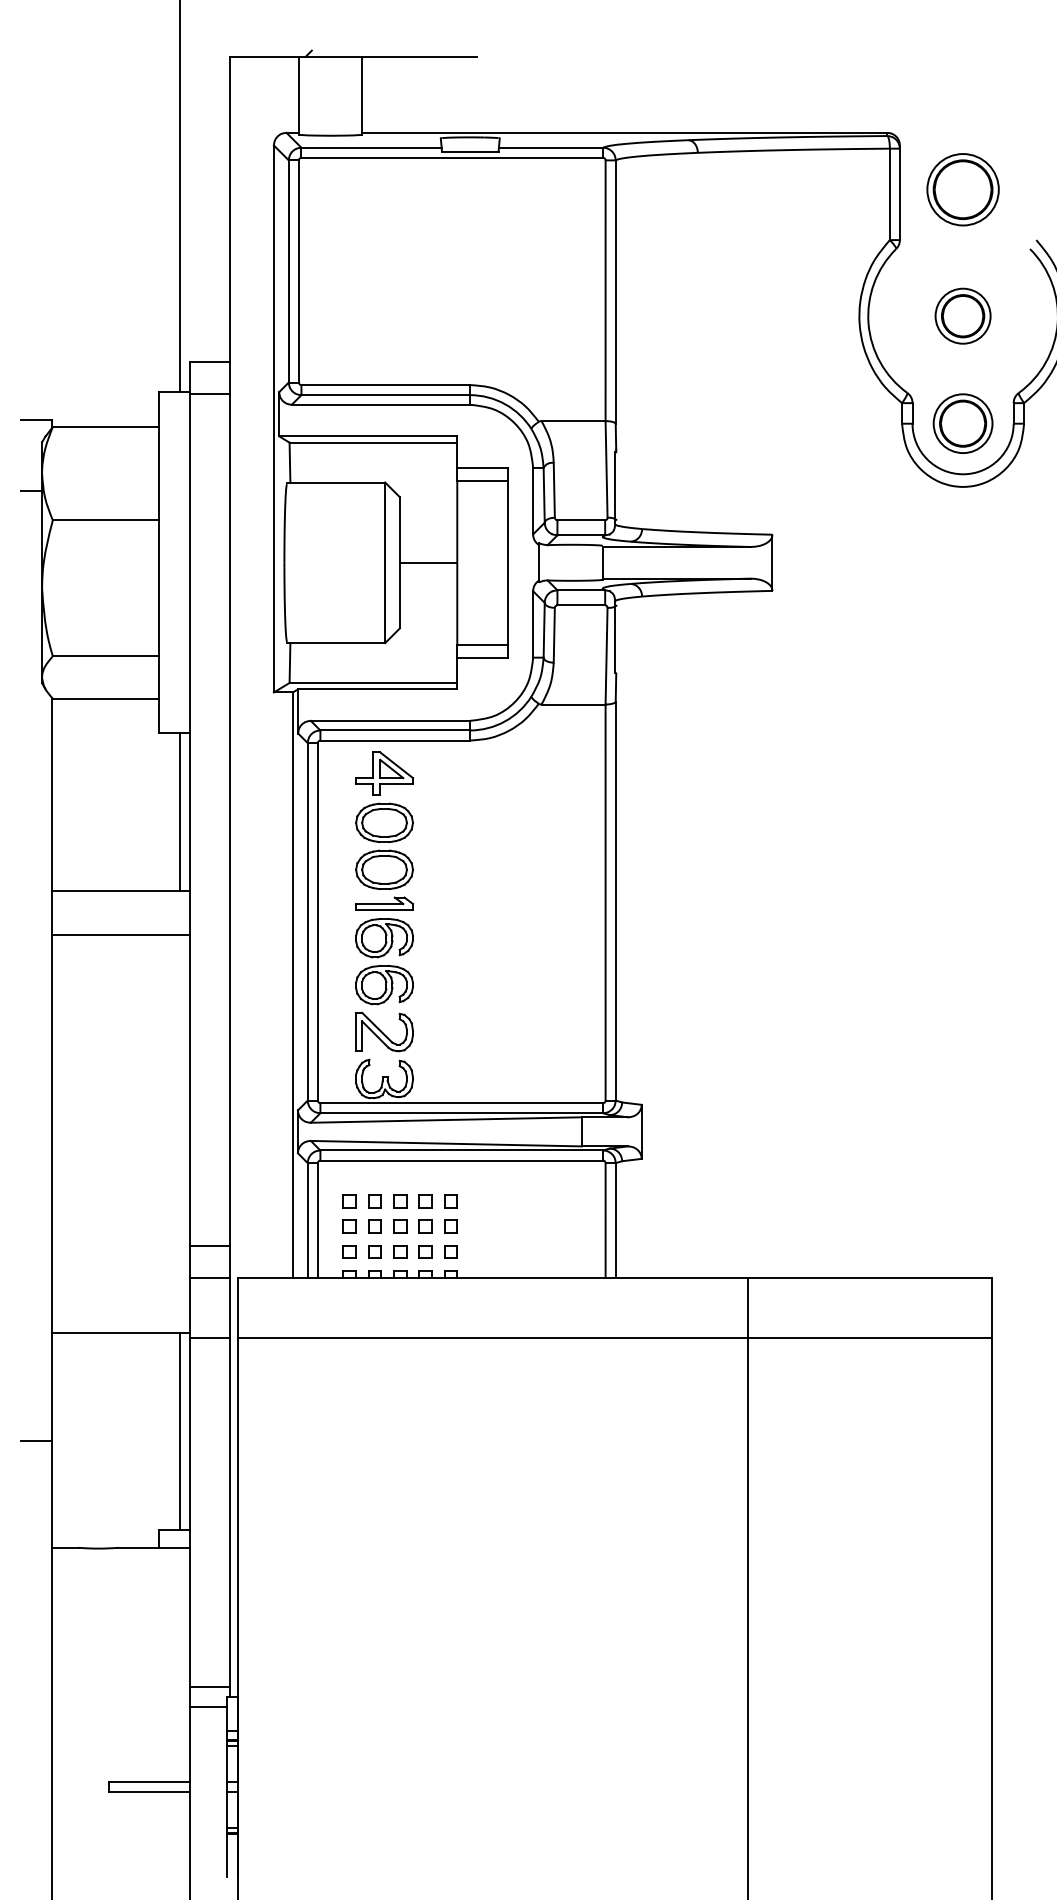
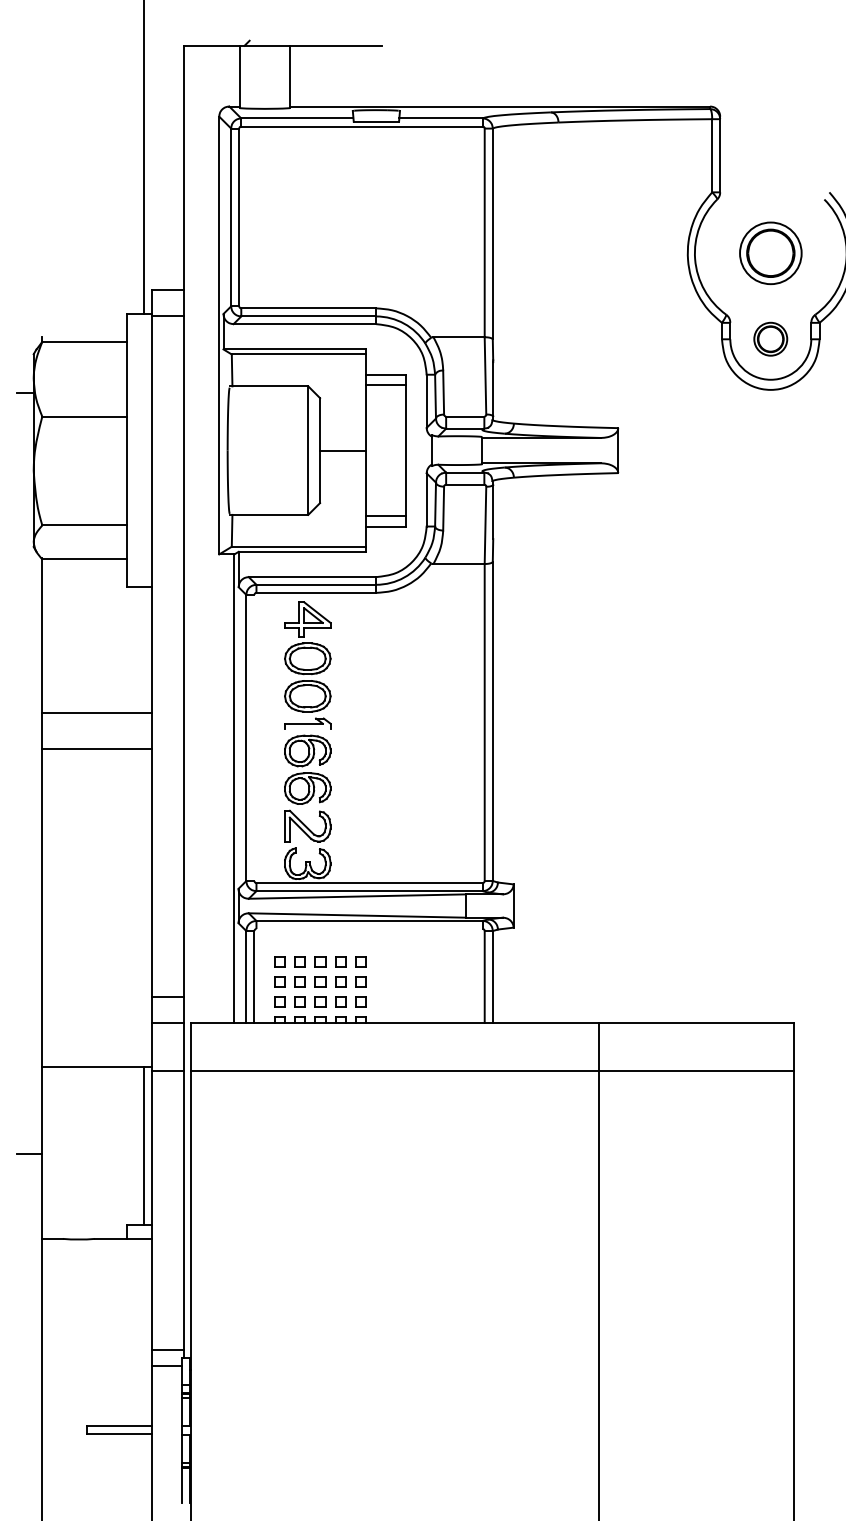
part: (962, 189) -> (770, 151), removed
part: (962, 315) -> (770, 252), size x1.4
line: (36, 420) -> (29, 336), removed
part: (962, 423) -> (770, 339), size x0.7
line: (179, 811) -> (143, 649), removed
line: (384, 910) -> (307, 728), removed
line: (317, 921) -> (254, 737), removed
line: (461, 1160) -> (369, 928), removed

